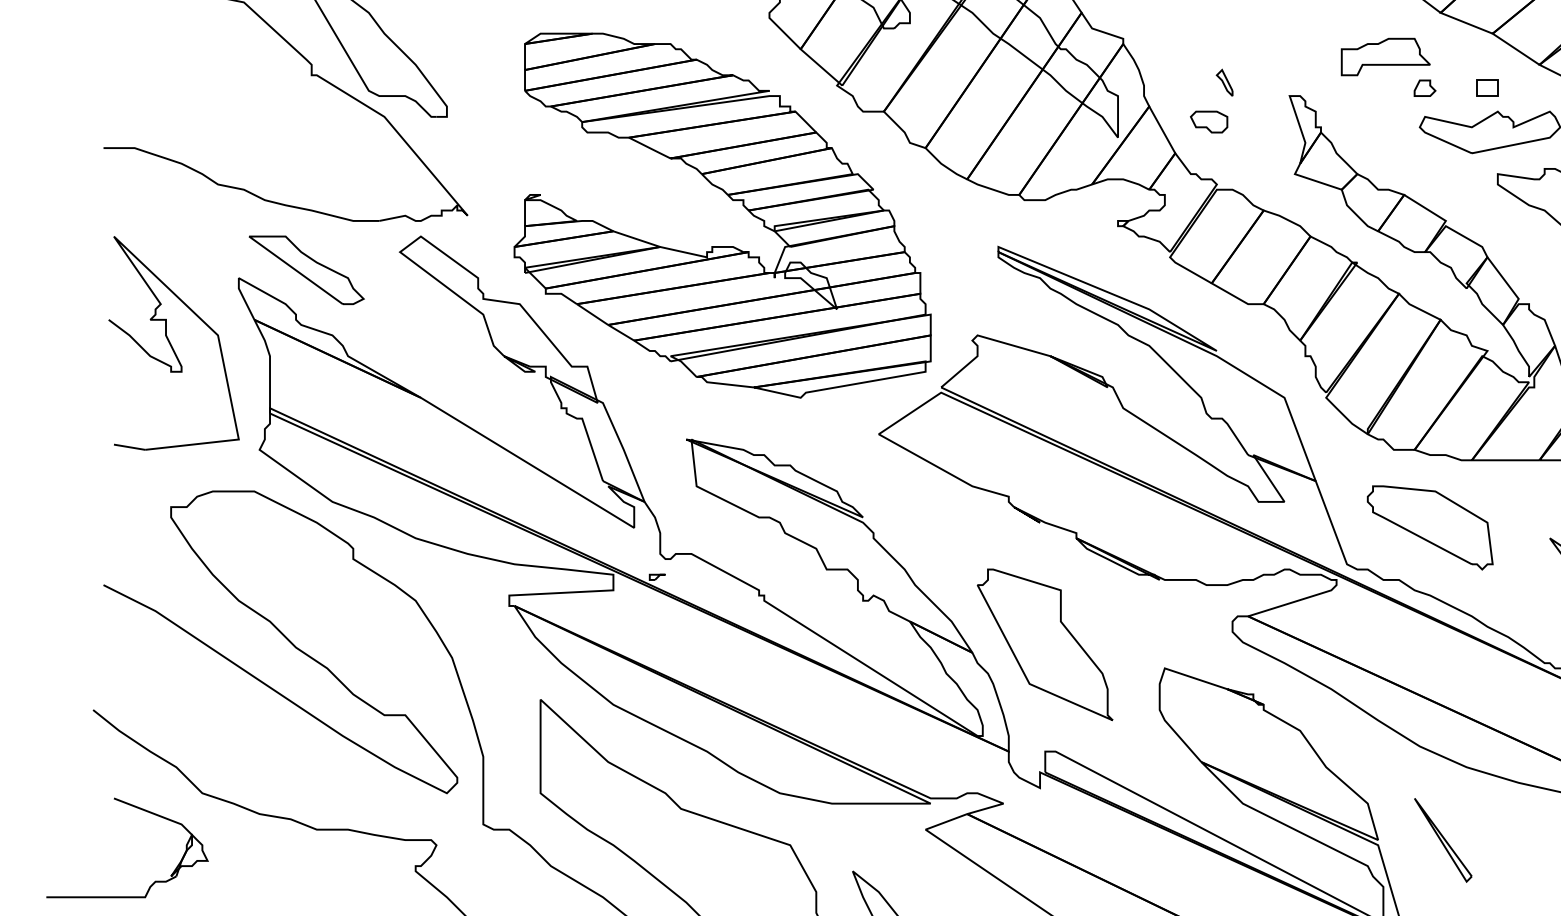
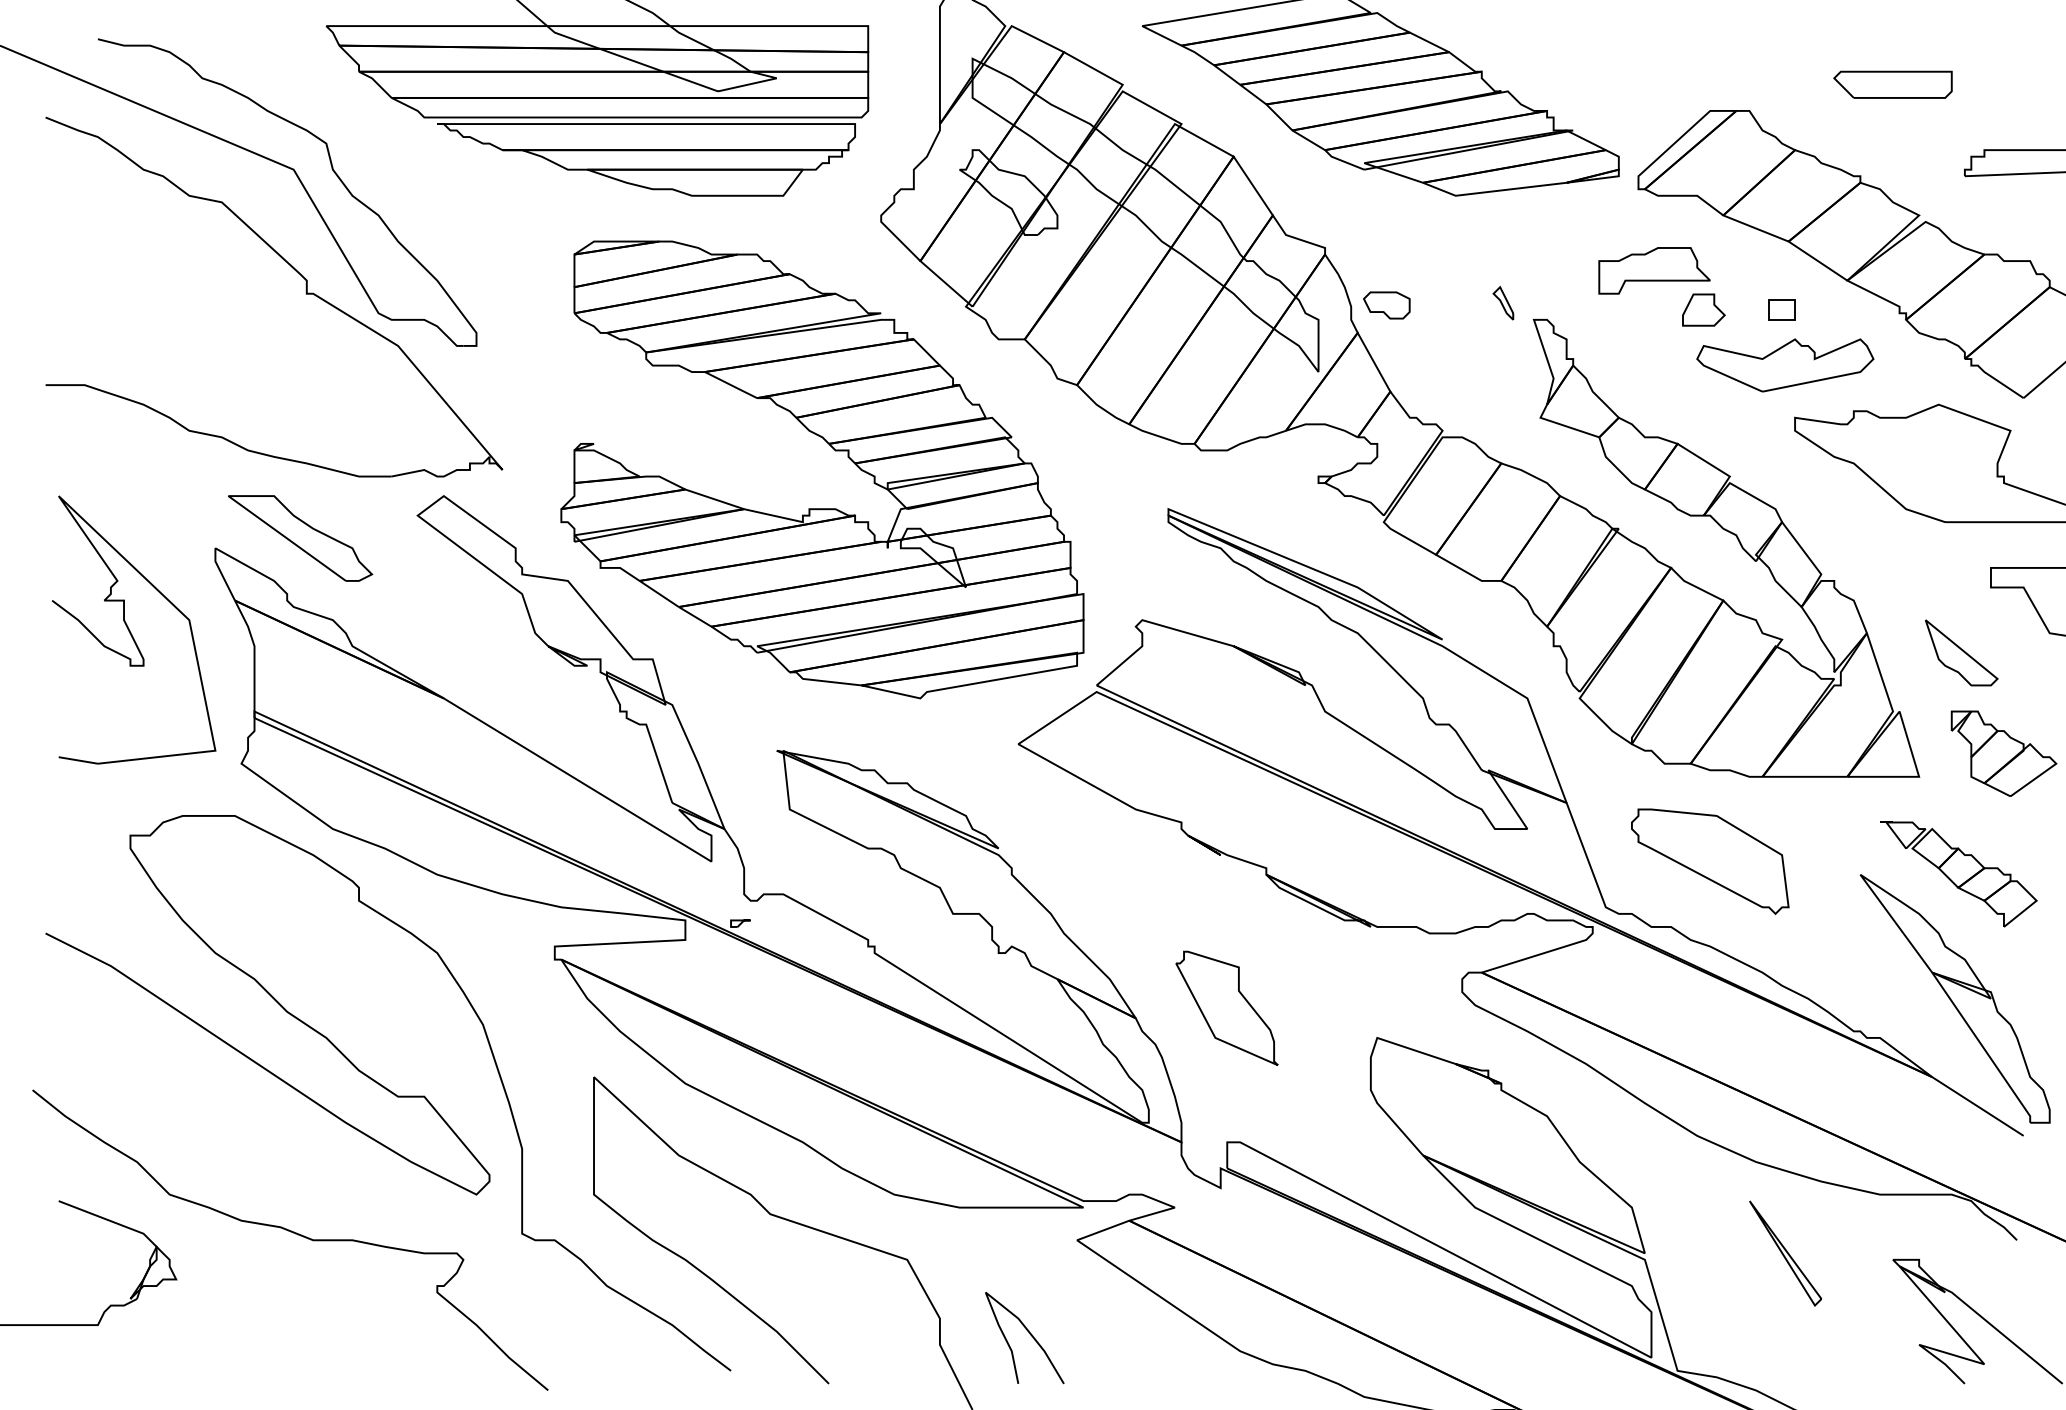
part: (1224, 82) -> (1503, 302), moved
part: (1424, 87) -> (1703, 309), size x1.6
part: (1208, 122) -> (1386, 305), moved
part: (1044, 644) -> (1226, 1008), size x0.6
part: (1443, 840) -> (1785, 1253), moved

